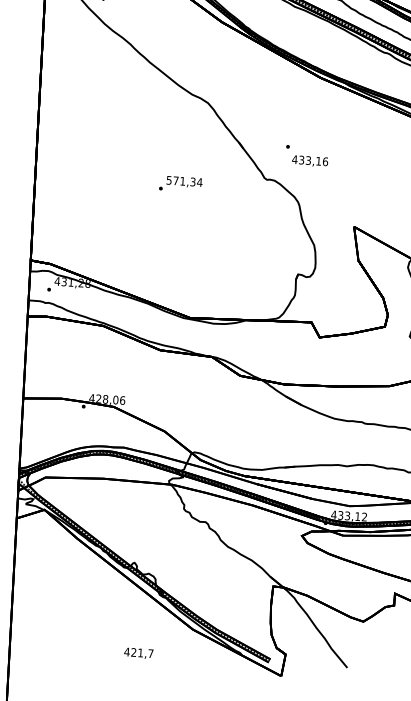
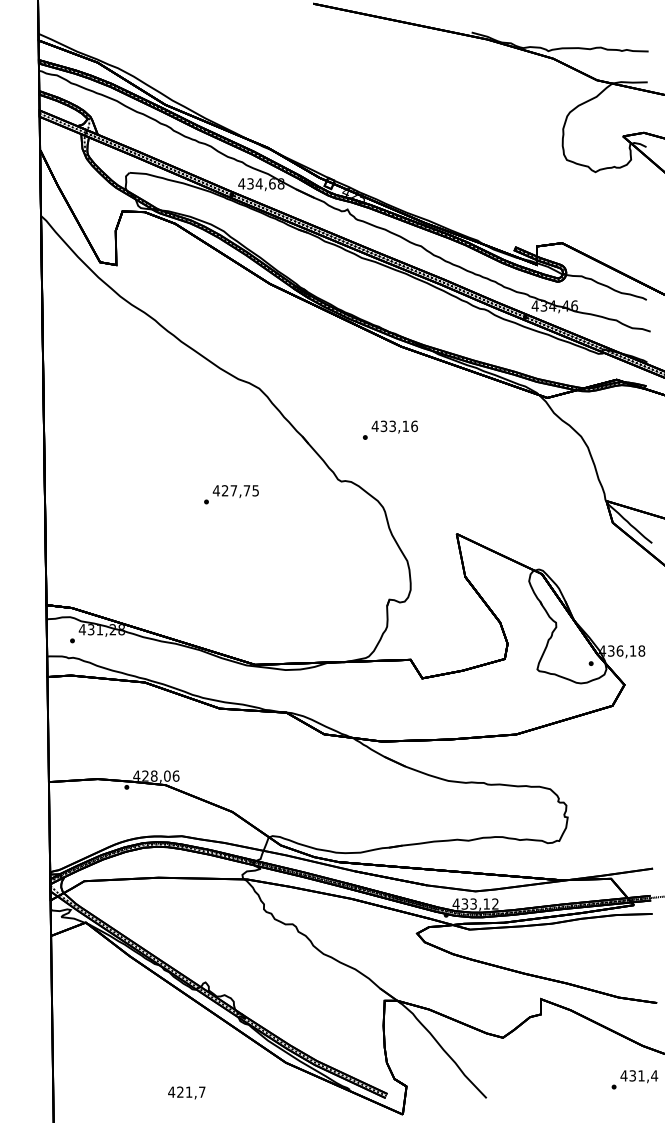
text: (309, 160) -> (394, 426), moved
text: (184, 181) -> (235, 490), 571,34 -> 427,75
text: (138, 653) -> (186, 1092), moved

